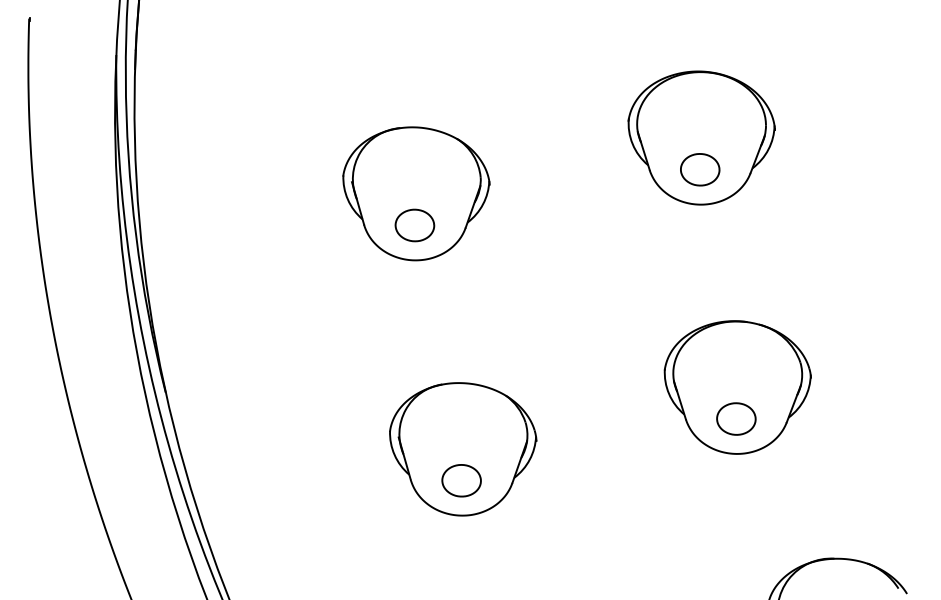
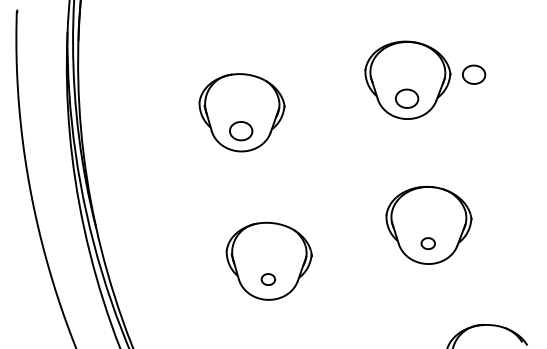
part: (816, 128) -> (474, 74), added
part: (737, 418) -> (428, 243), size x0.6
part: (461, 480) -> (268, 279), size x0.6

